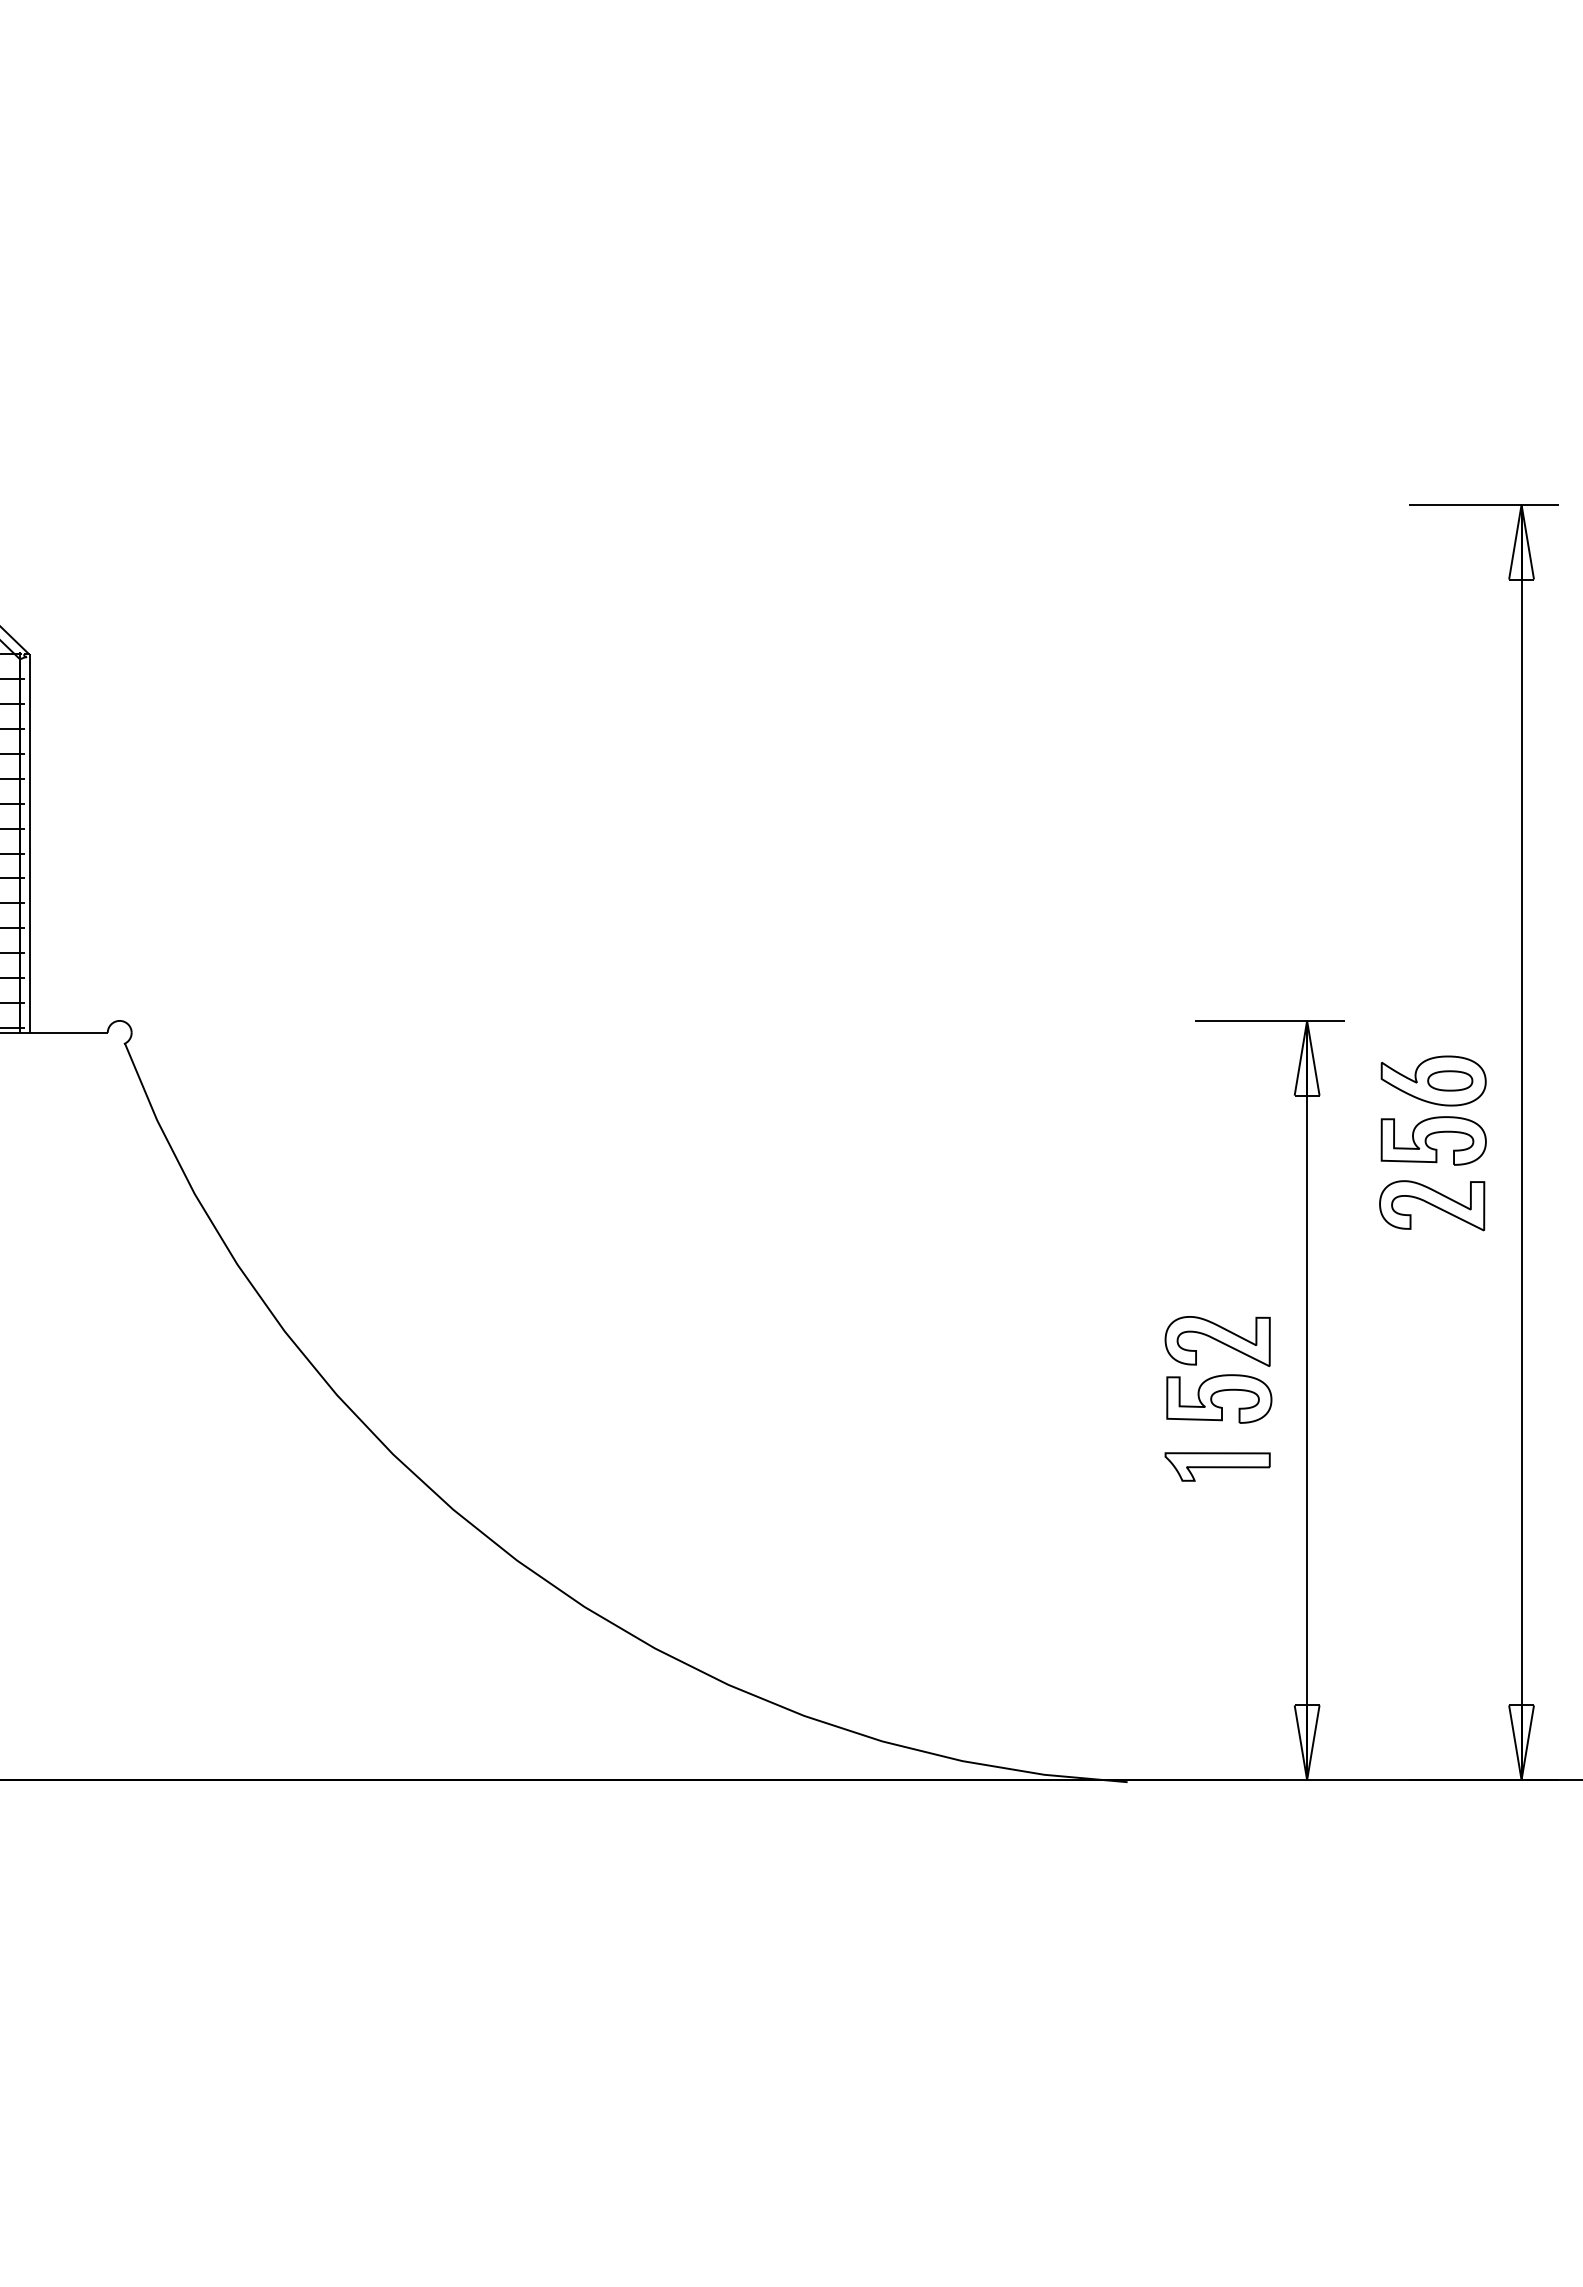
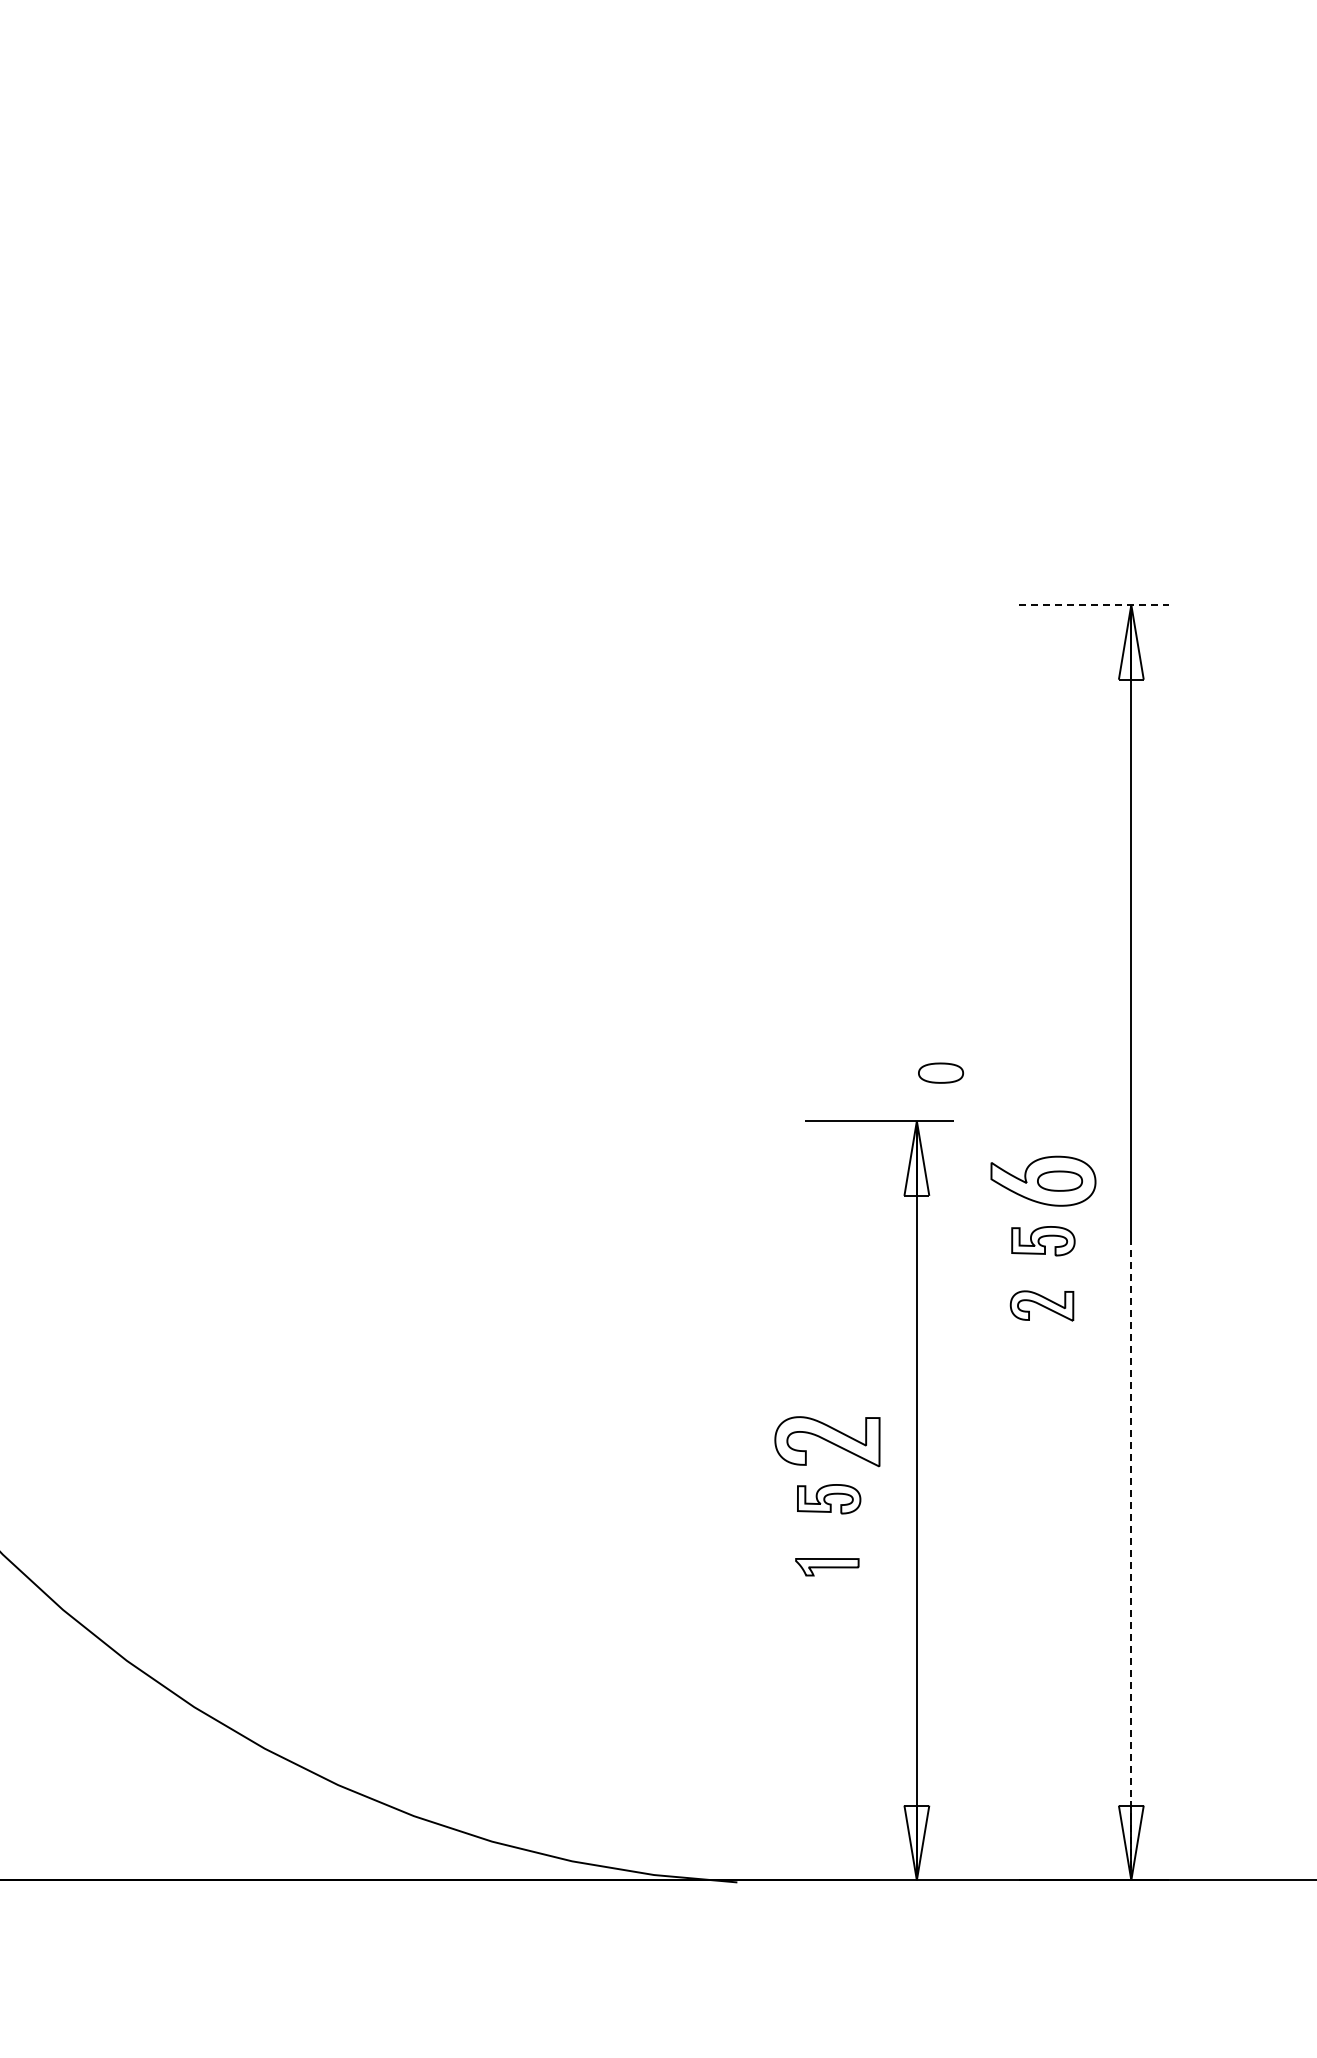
line: (1484, 504) -> (1094, 604), solid -> dashed
part: (1331, 972) -> (941, 1072), added
part: (1433, 1140) -> (1043, 1240), size x0.6
part: (1432, 1205) -> (1042, 1305), size x0.6
part: (1219, 1398) -> (829, 1498), size x0.6
line: (1521, 1461) -> (1131, 1561), solid -> dashed
part: (1217, 1466) -> (827, 1566), size x0.6

